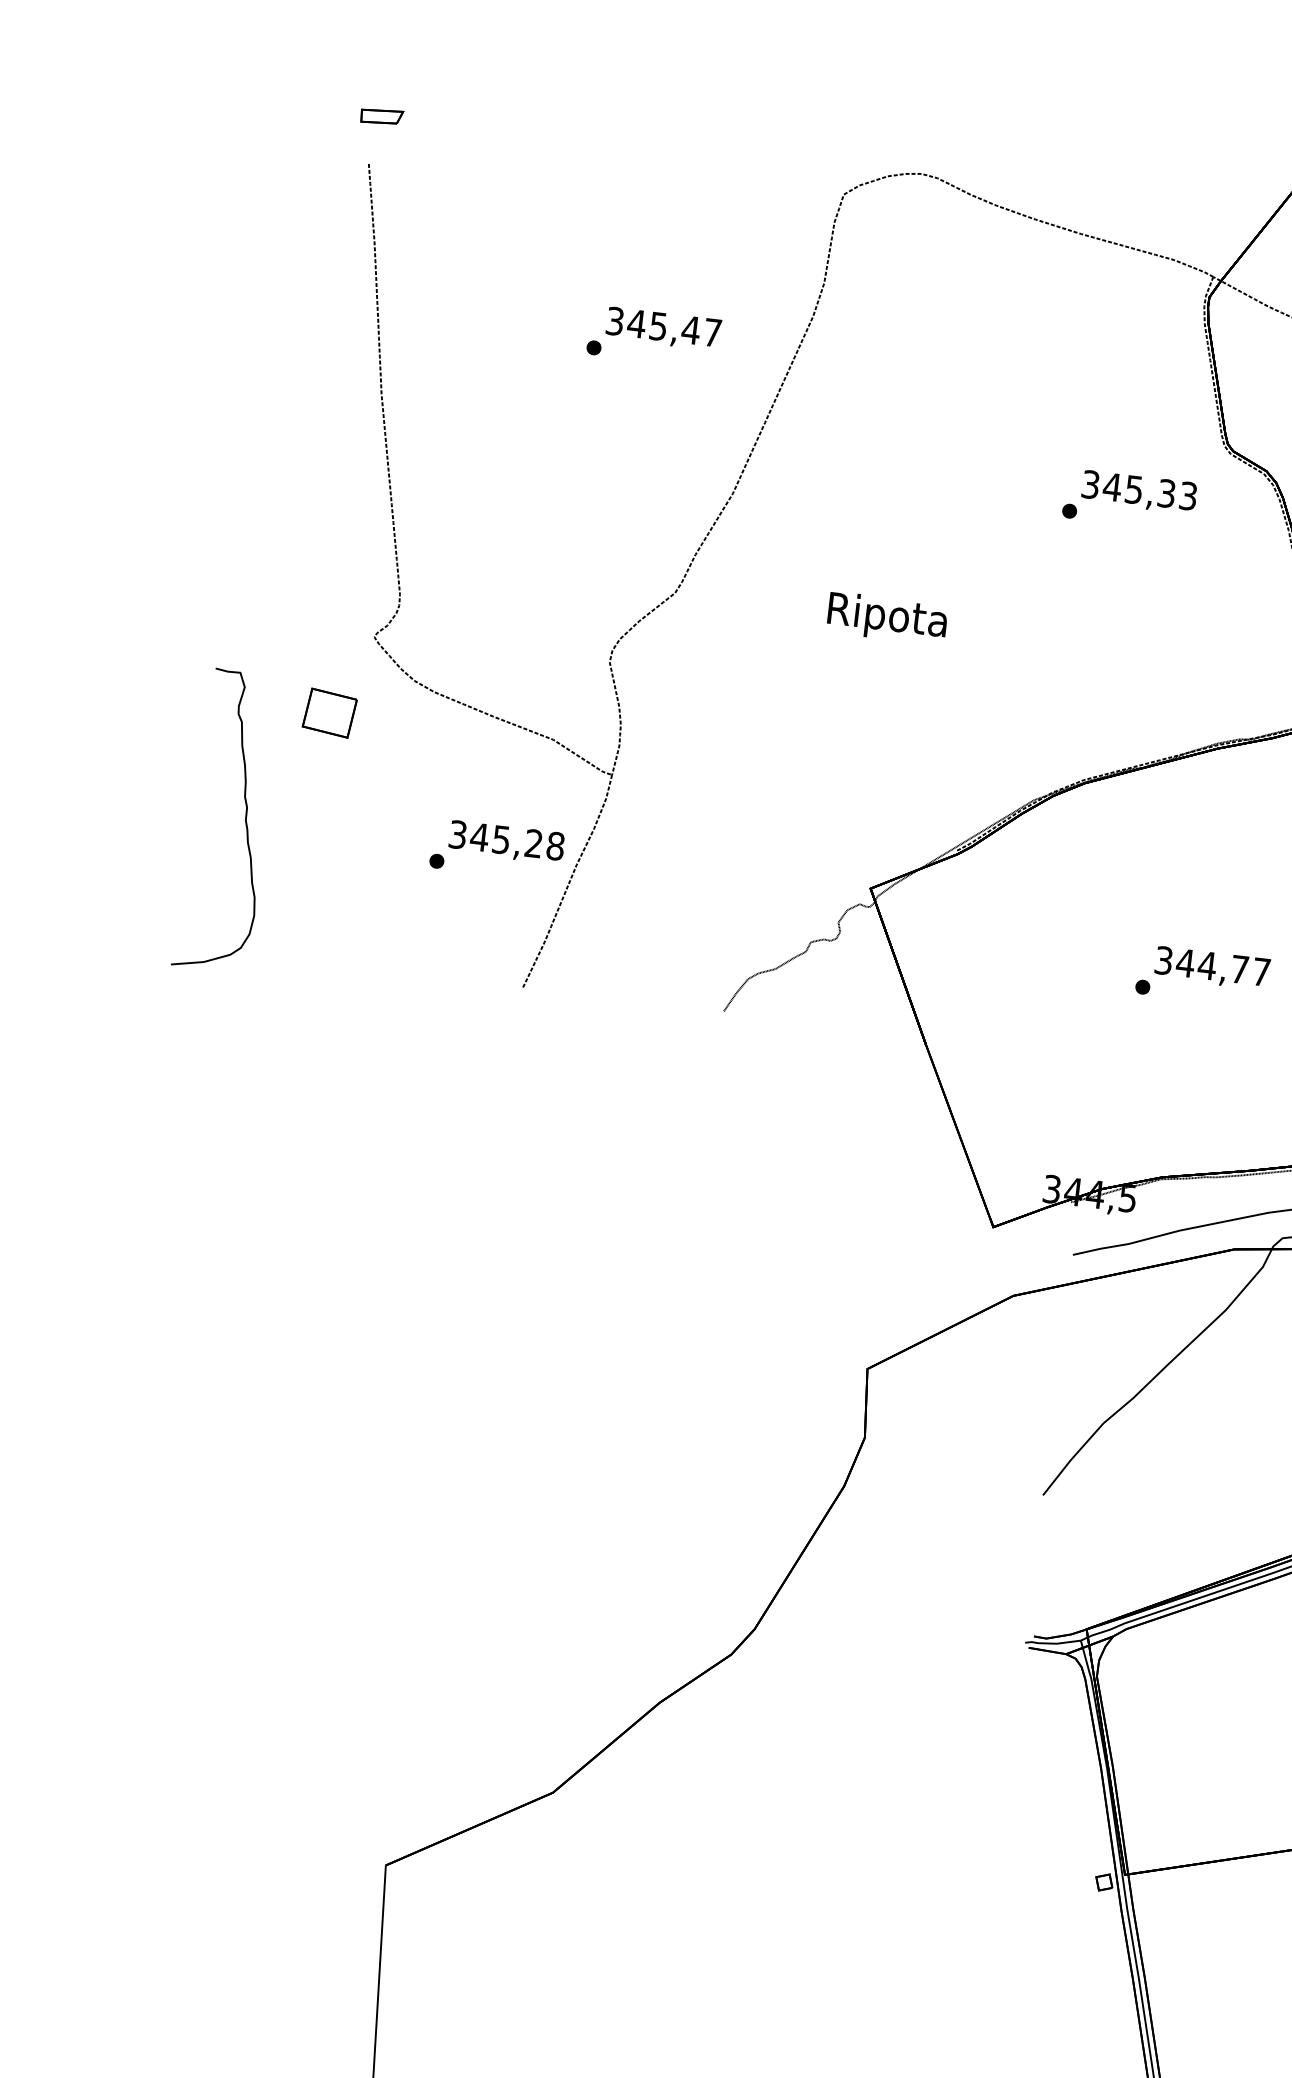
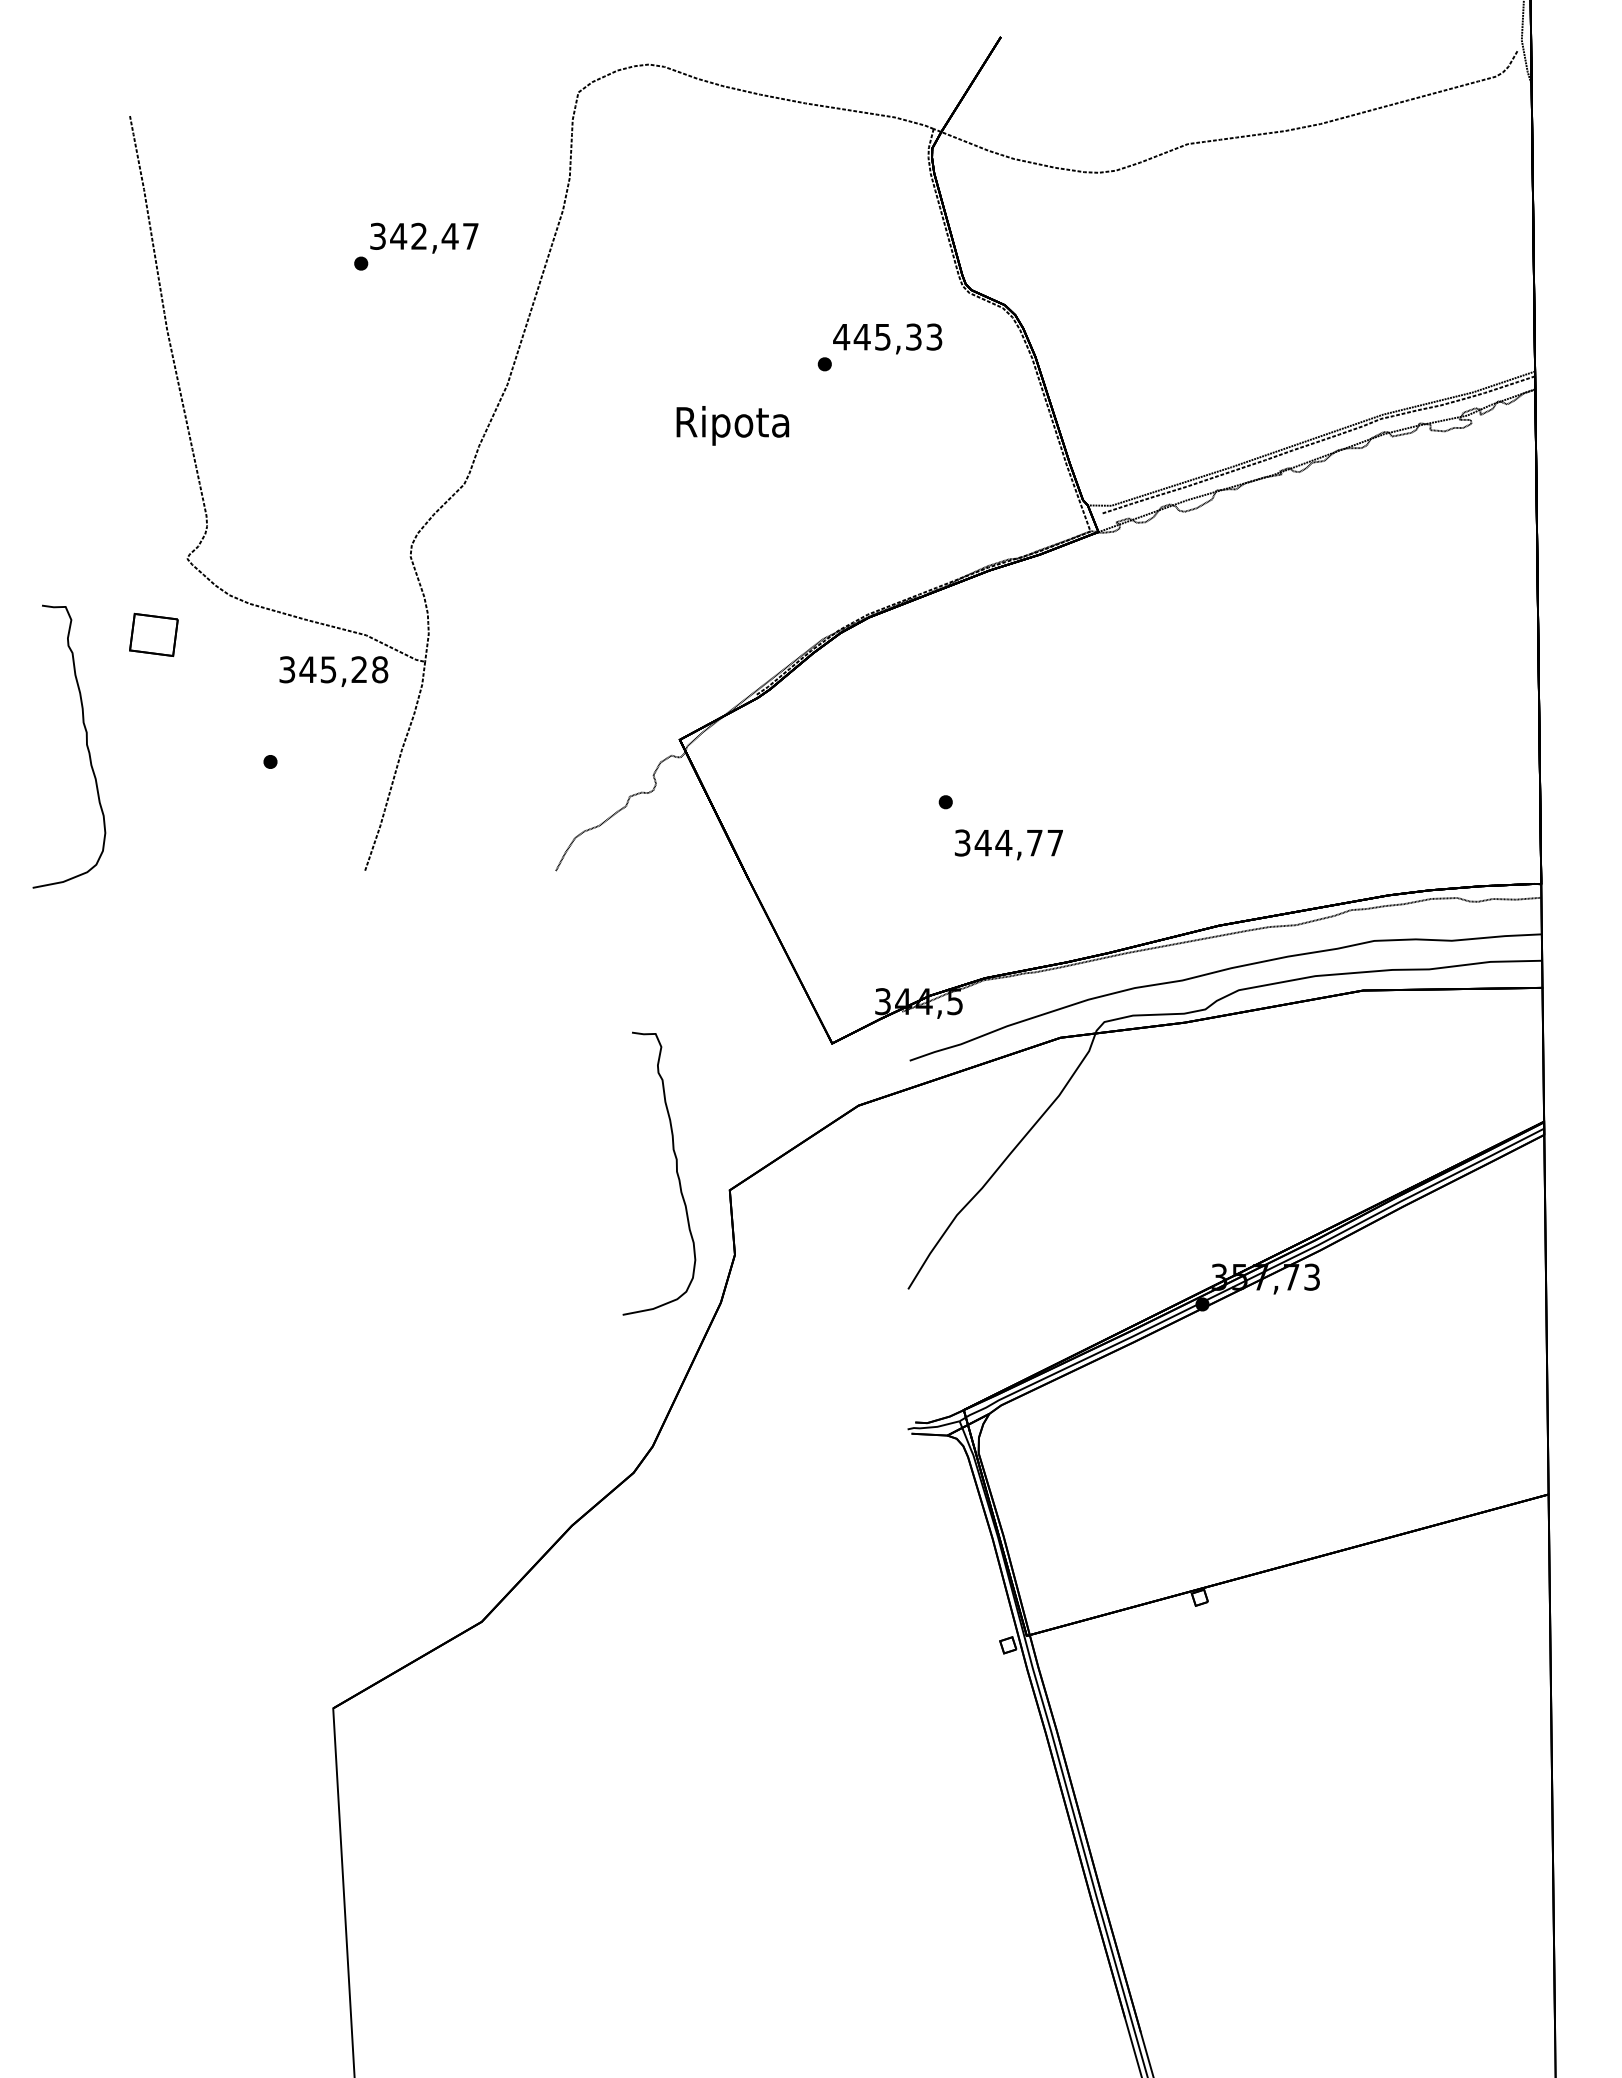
part: (381, 116) -> (136, 70), removed
text: (657, 325) -> (418, 235), 345,47 -> 342,47
text: (1090, 484) -> (841, 336), 345,33 -> 445,33
text: (887, 618) -> (732, 425), moved
text: (506, 842) -> (333, 671), moved
text: (1212, 967) -> (1008, 844), moved
part: (813, 1344) -> (676, 1173), added

